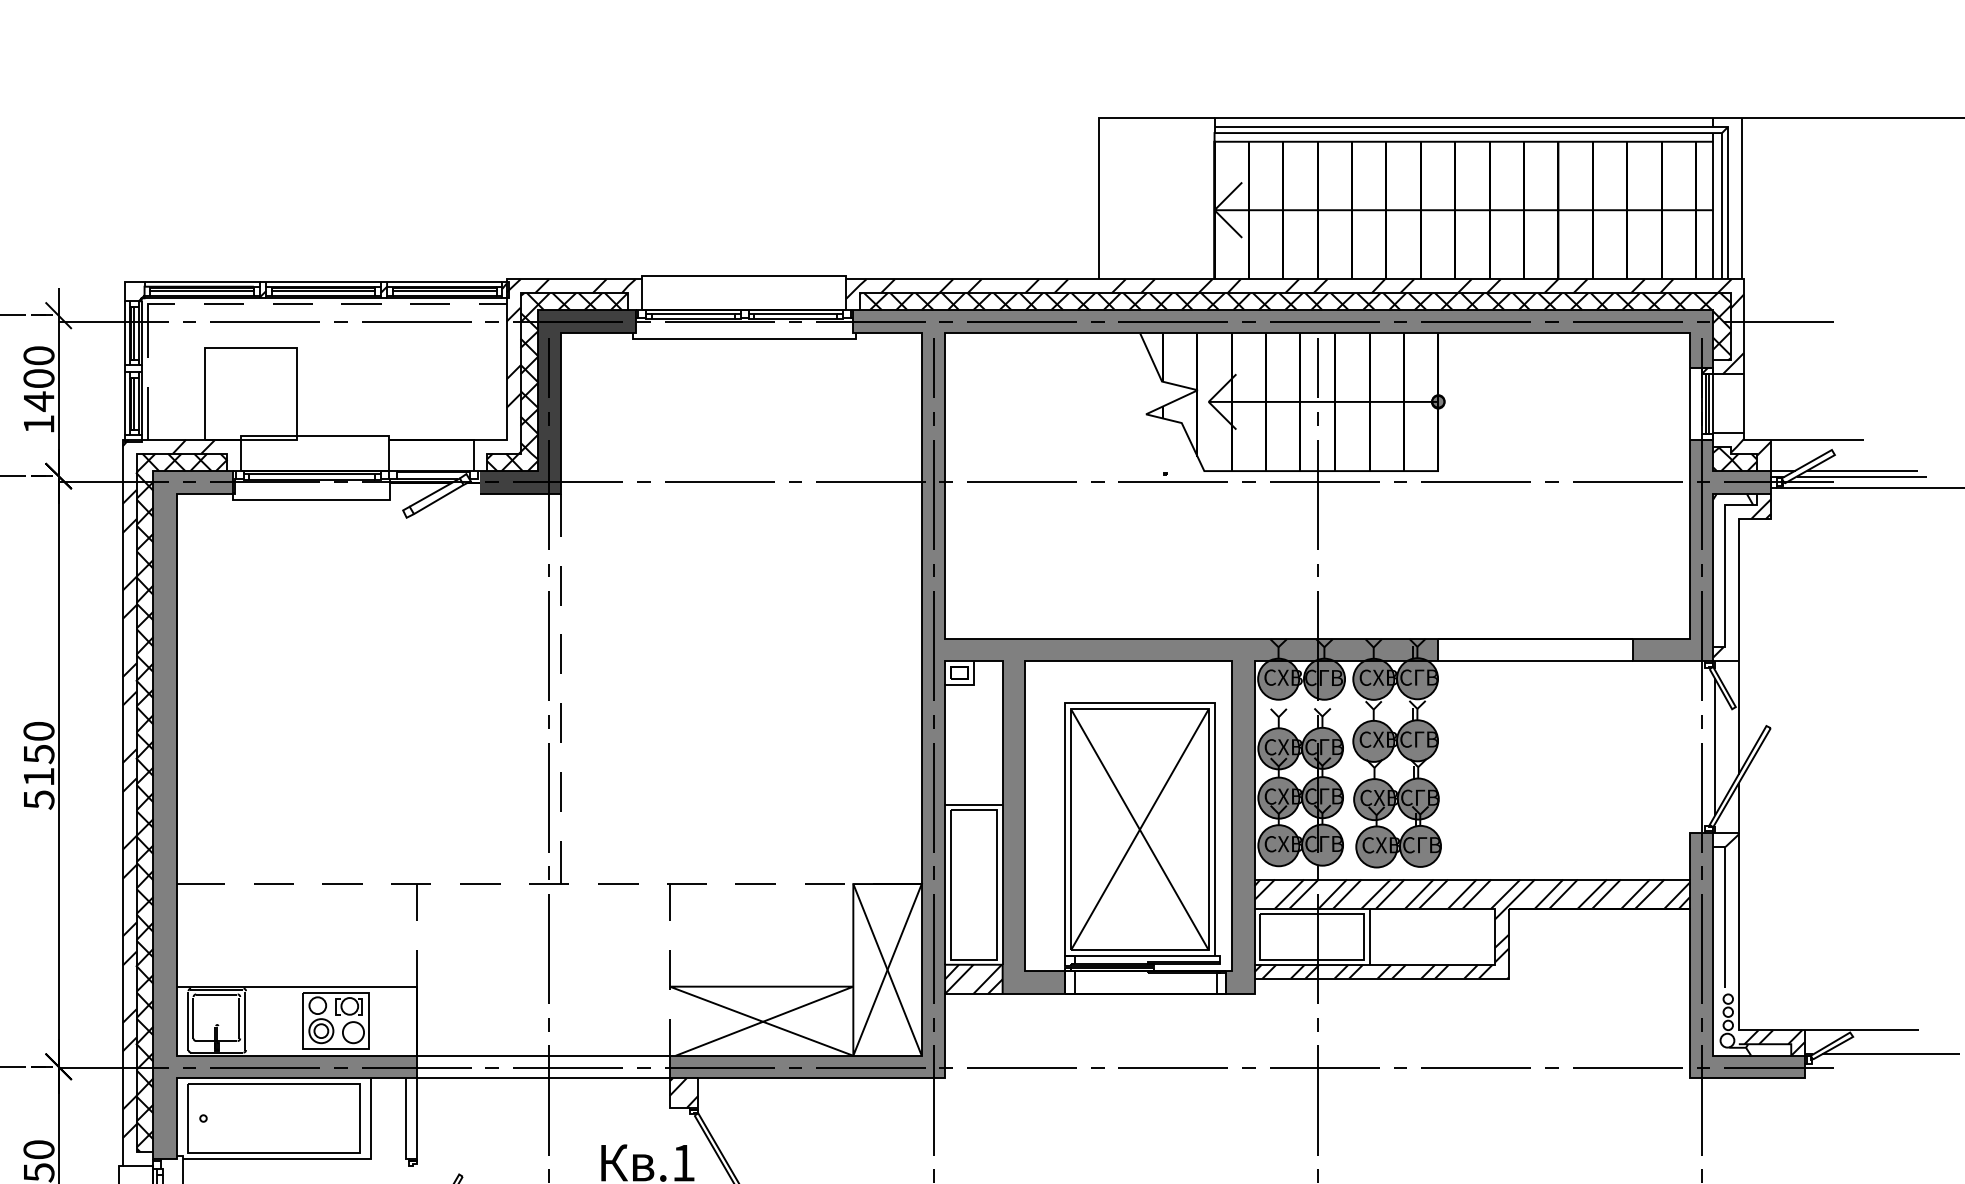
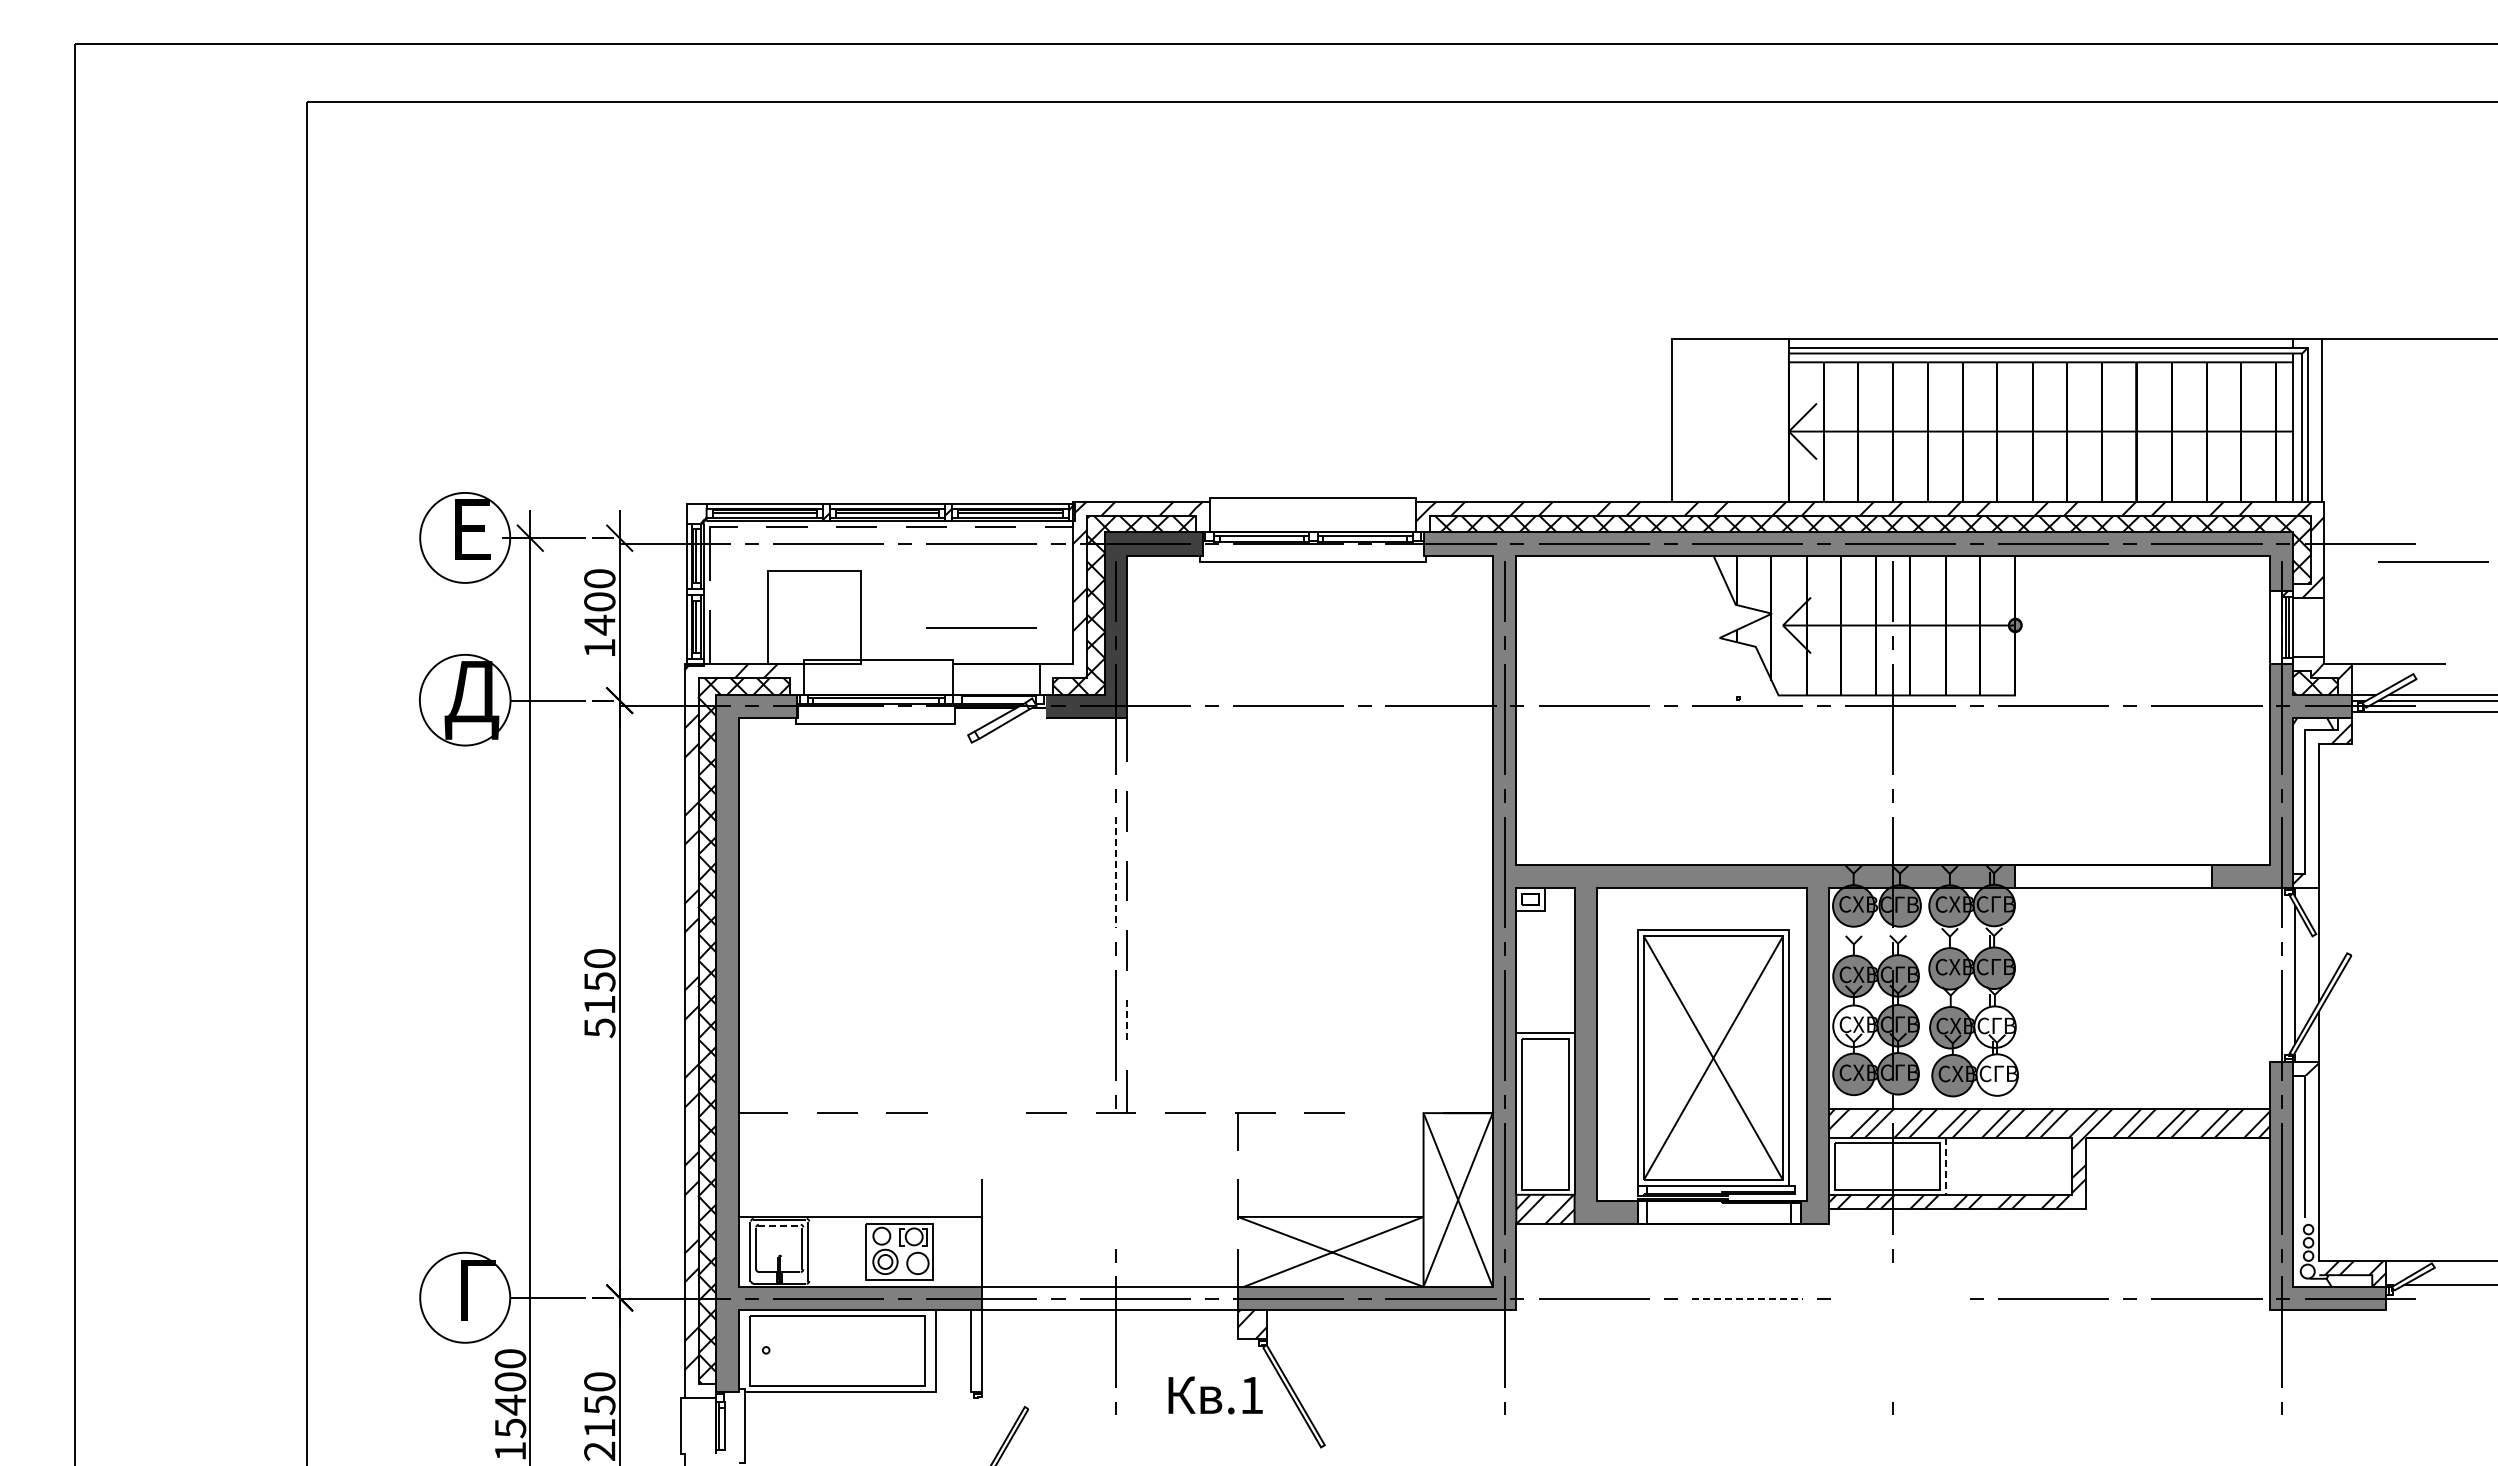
line: (1851, 338) -> (2433, 561), added
line: (416, 403) -> (981, 627), added
line: (548, 646) -> (1115, 872), solid -> dashed
line: (560, 792) -> (1127, 1020), solid -> dashed
fill: (1278, 798) -> (1853, 1026), removed
fill: (1417, 798) -> (1994, 1026), removed
fill: (1419, 845) -> (1996, 1074), removed
line: (824, 883) -> (1394, 1112), removed
part: (411, 902) -> (976, 1131), removed
line: (1369, 936) -> (1945, 1166), solid -> dashed
line: (548, 948) -> (1115, 1178), removed
line: (216, 995) -> (779, 1225), solid -> dashed
line: (1173, 1067) -> (1747, 1298), solid -> dashed
part: (1317, 1099) -> (1893, 1331), removed

